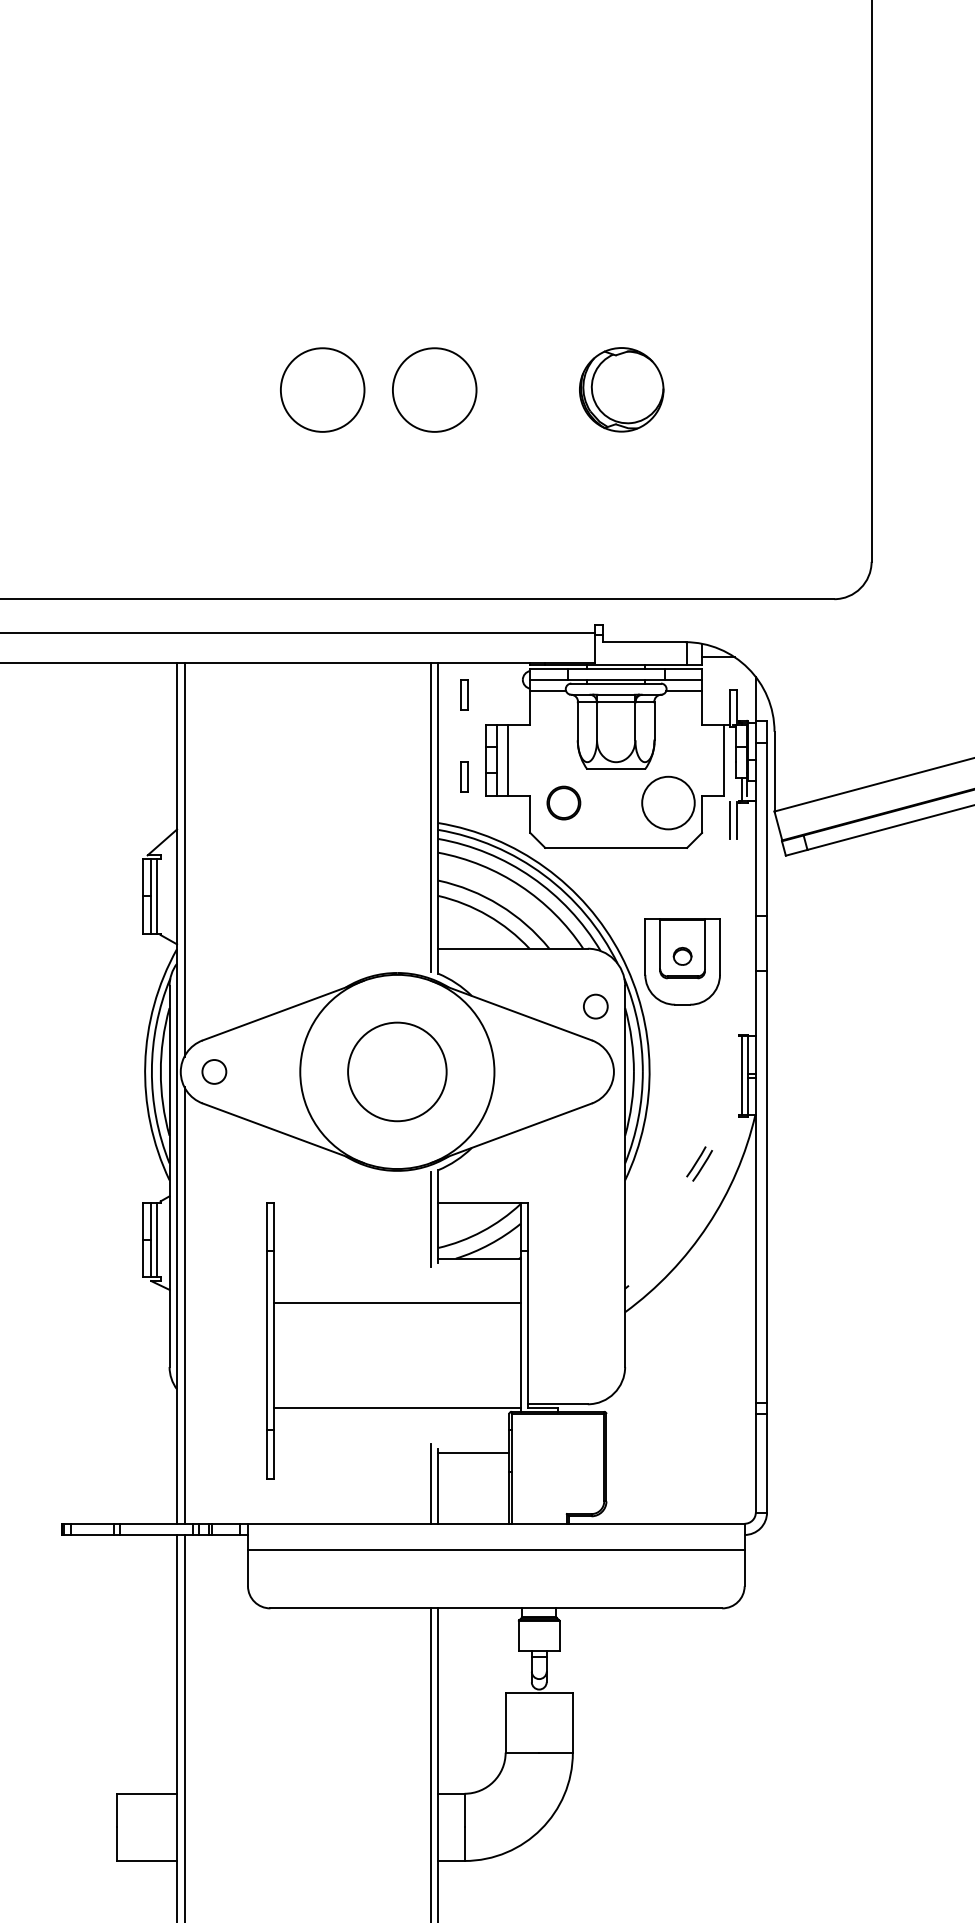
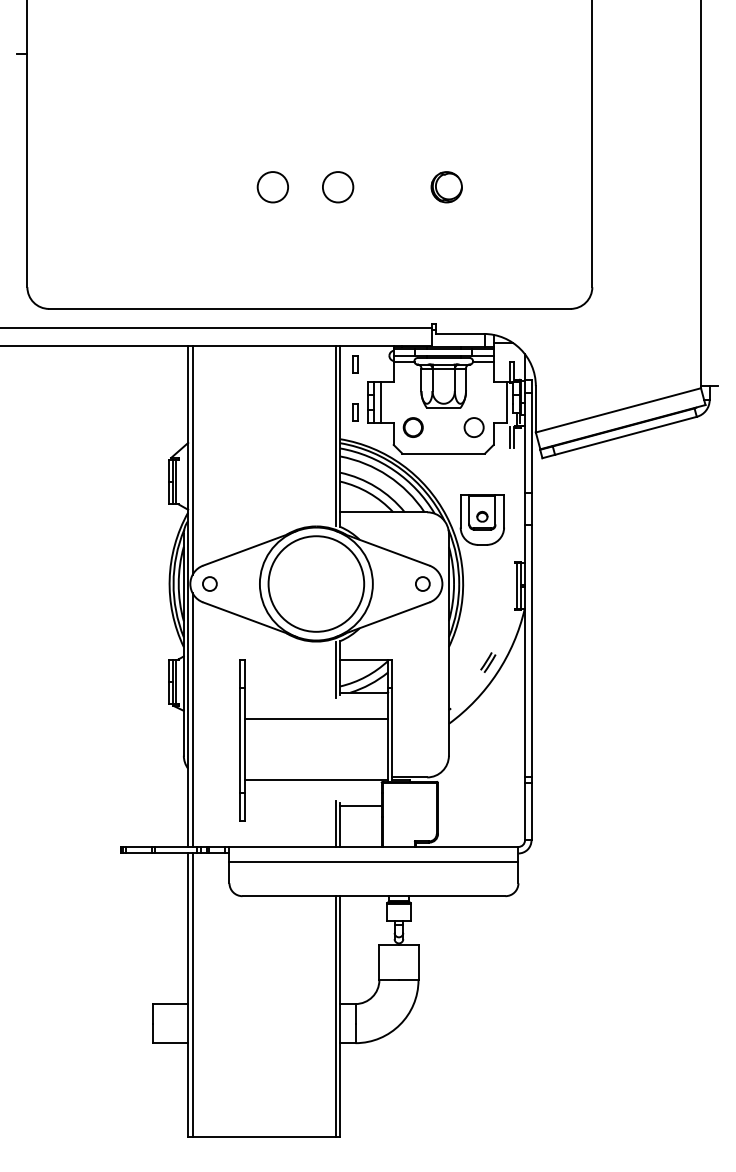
circle: (321, 390) -> (272, 187), size x0.62
circle: (433, 390) -> (337, 187), size x0.62
part: (620, 390) -> (446, 187), size x0.62
circle: (667, 802) -> (473, 427), size x0.62
circle: (595, 1005) -> (422, 583), moved
circle: (397, 1071) -> (316, 583), size x1.67
part: (700, 1163) -> (488, 662), moved

